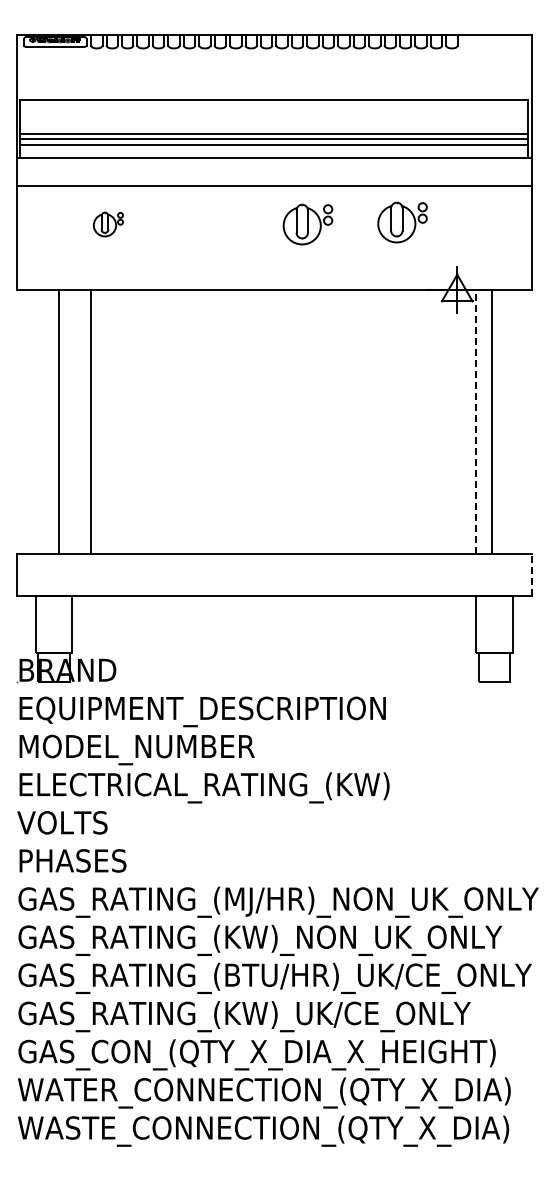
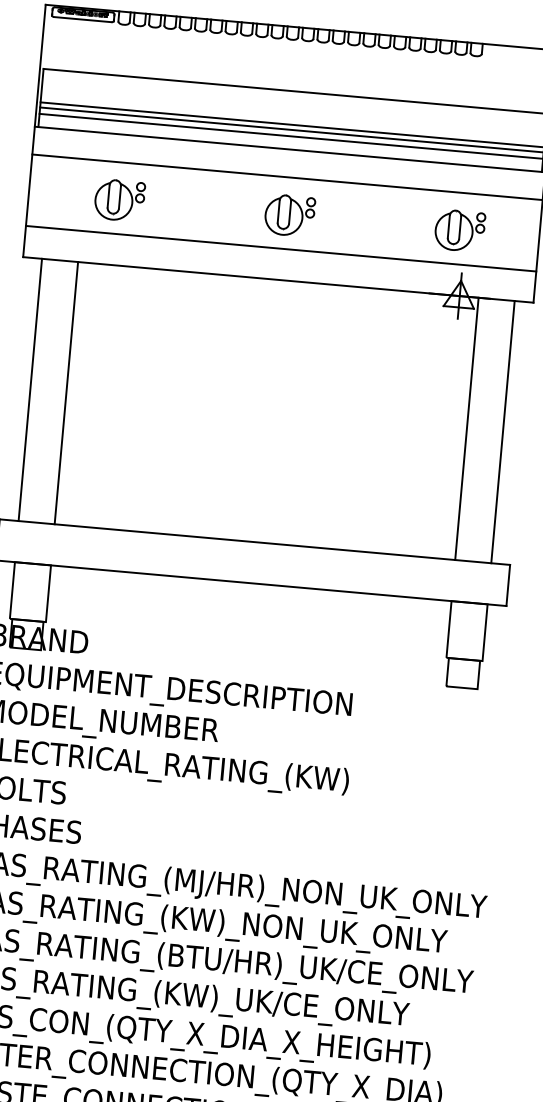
part: (402, 222) -> (459, 230), moved
part: (108, 224) -> (119, 200), size x1.67
part: (307, 224) -> (289, 215), moved
line: (273, 258) -> (280, 248), added
line: (58, 421) -> (30, 389), moved
line: (91, 421) -> (66, 392), moved
line: (476, 421) -> (467, 428), dashed -> solid
line: (491, 421) -> (502, 431), moved
line: (531, 575) -> (508, 585), dashed -> solid

